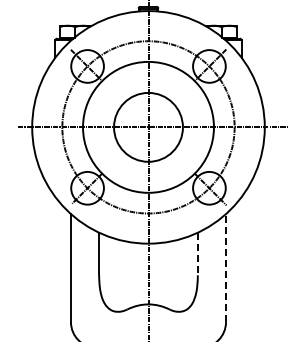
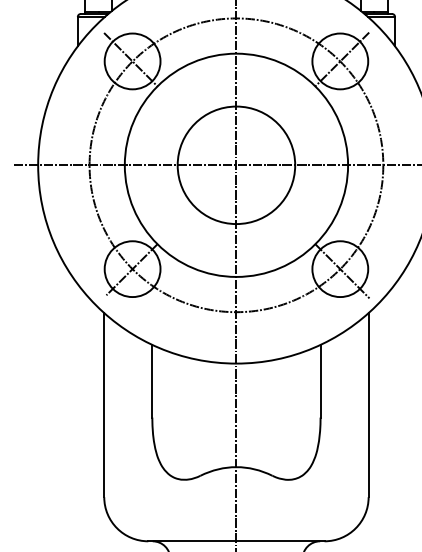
line: (197, 254) -> (319, 382), dashed -> solid
line: (226, 267) -> (369, 404), dashed -> solid

